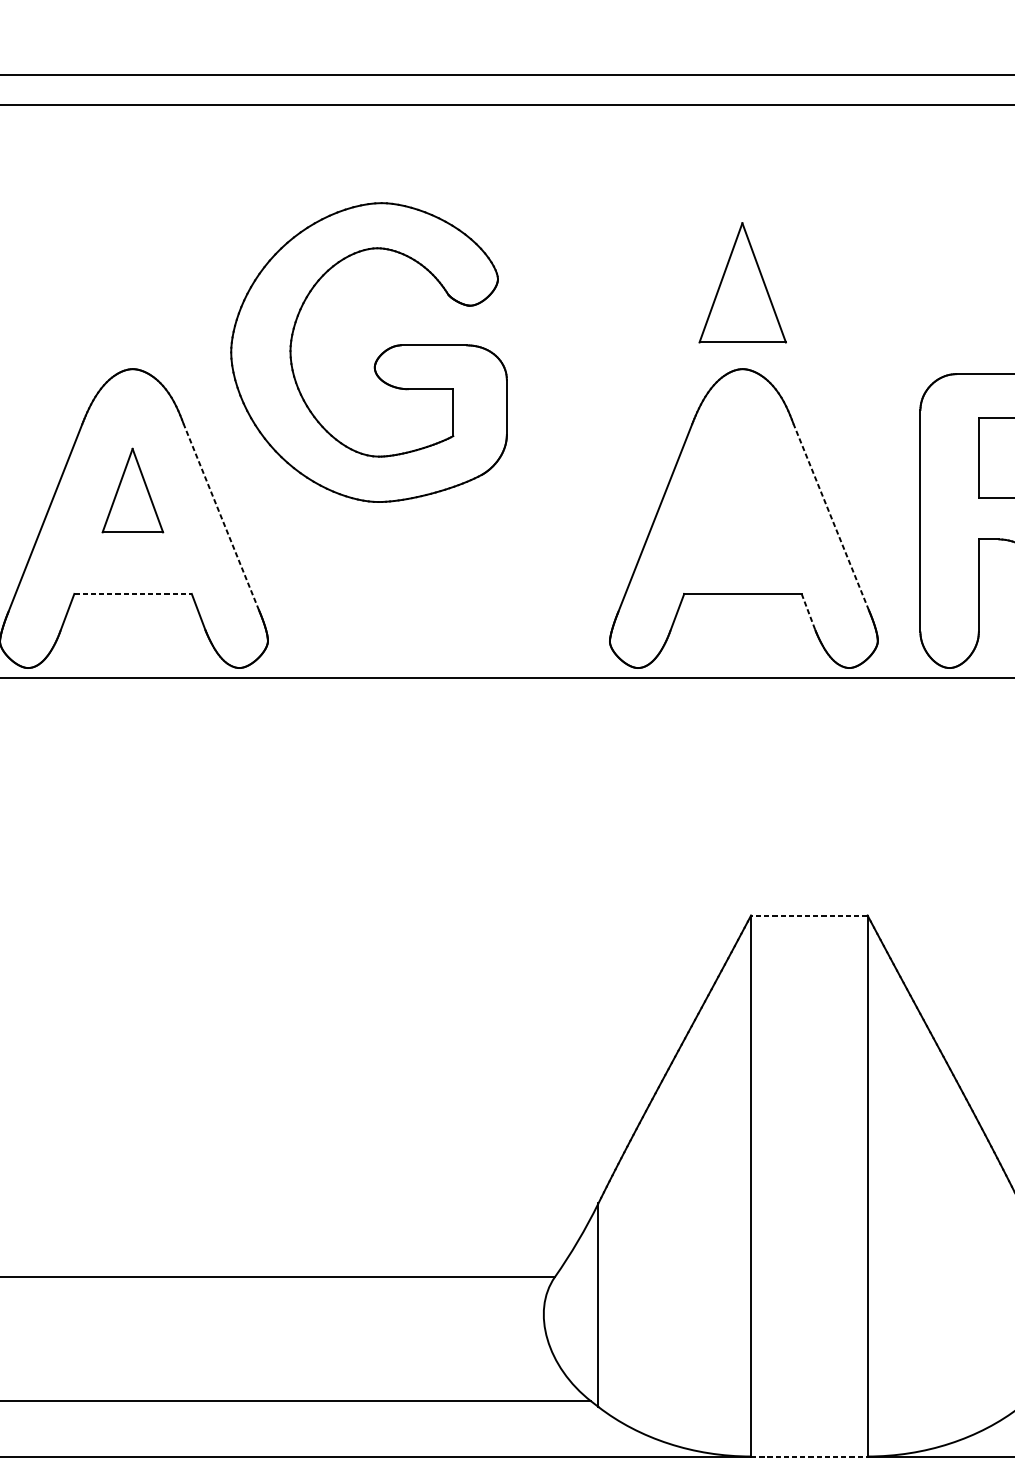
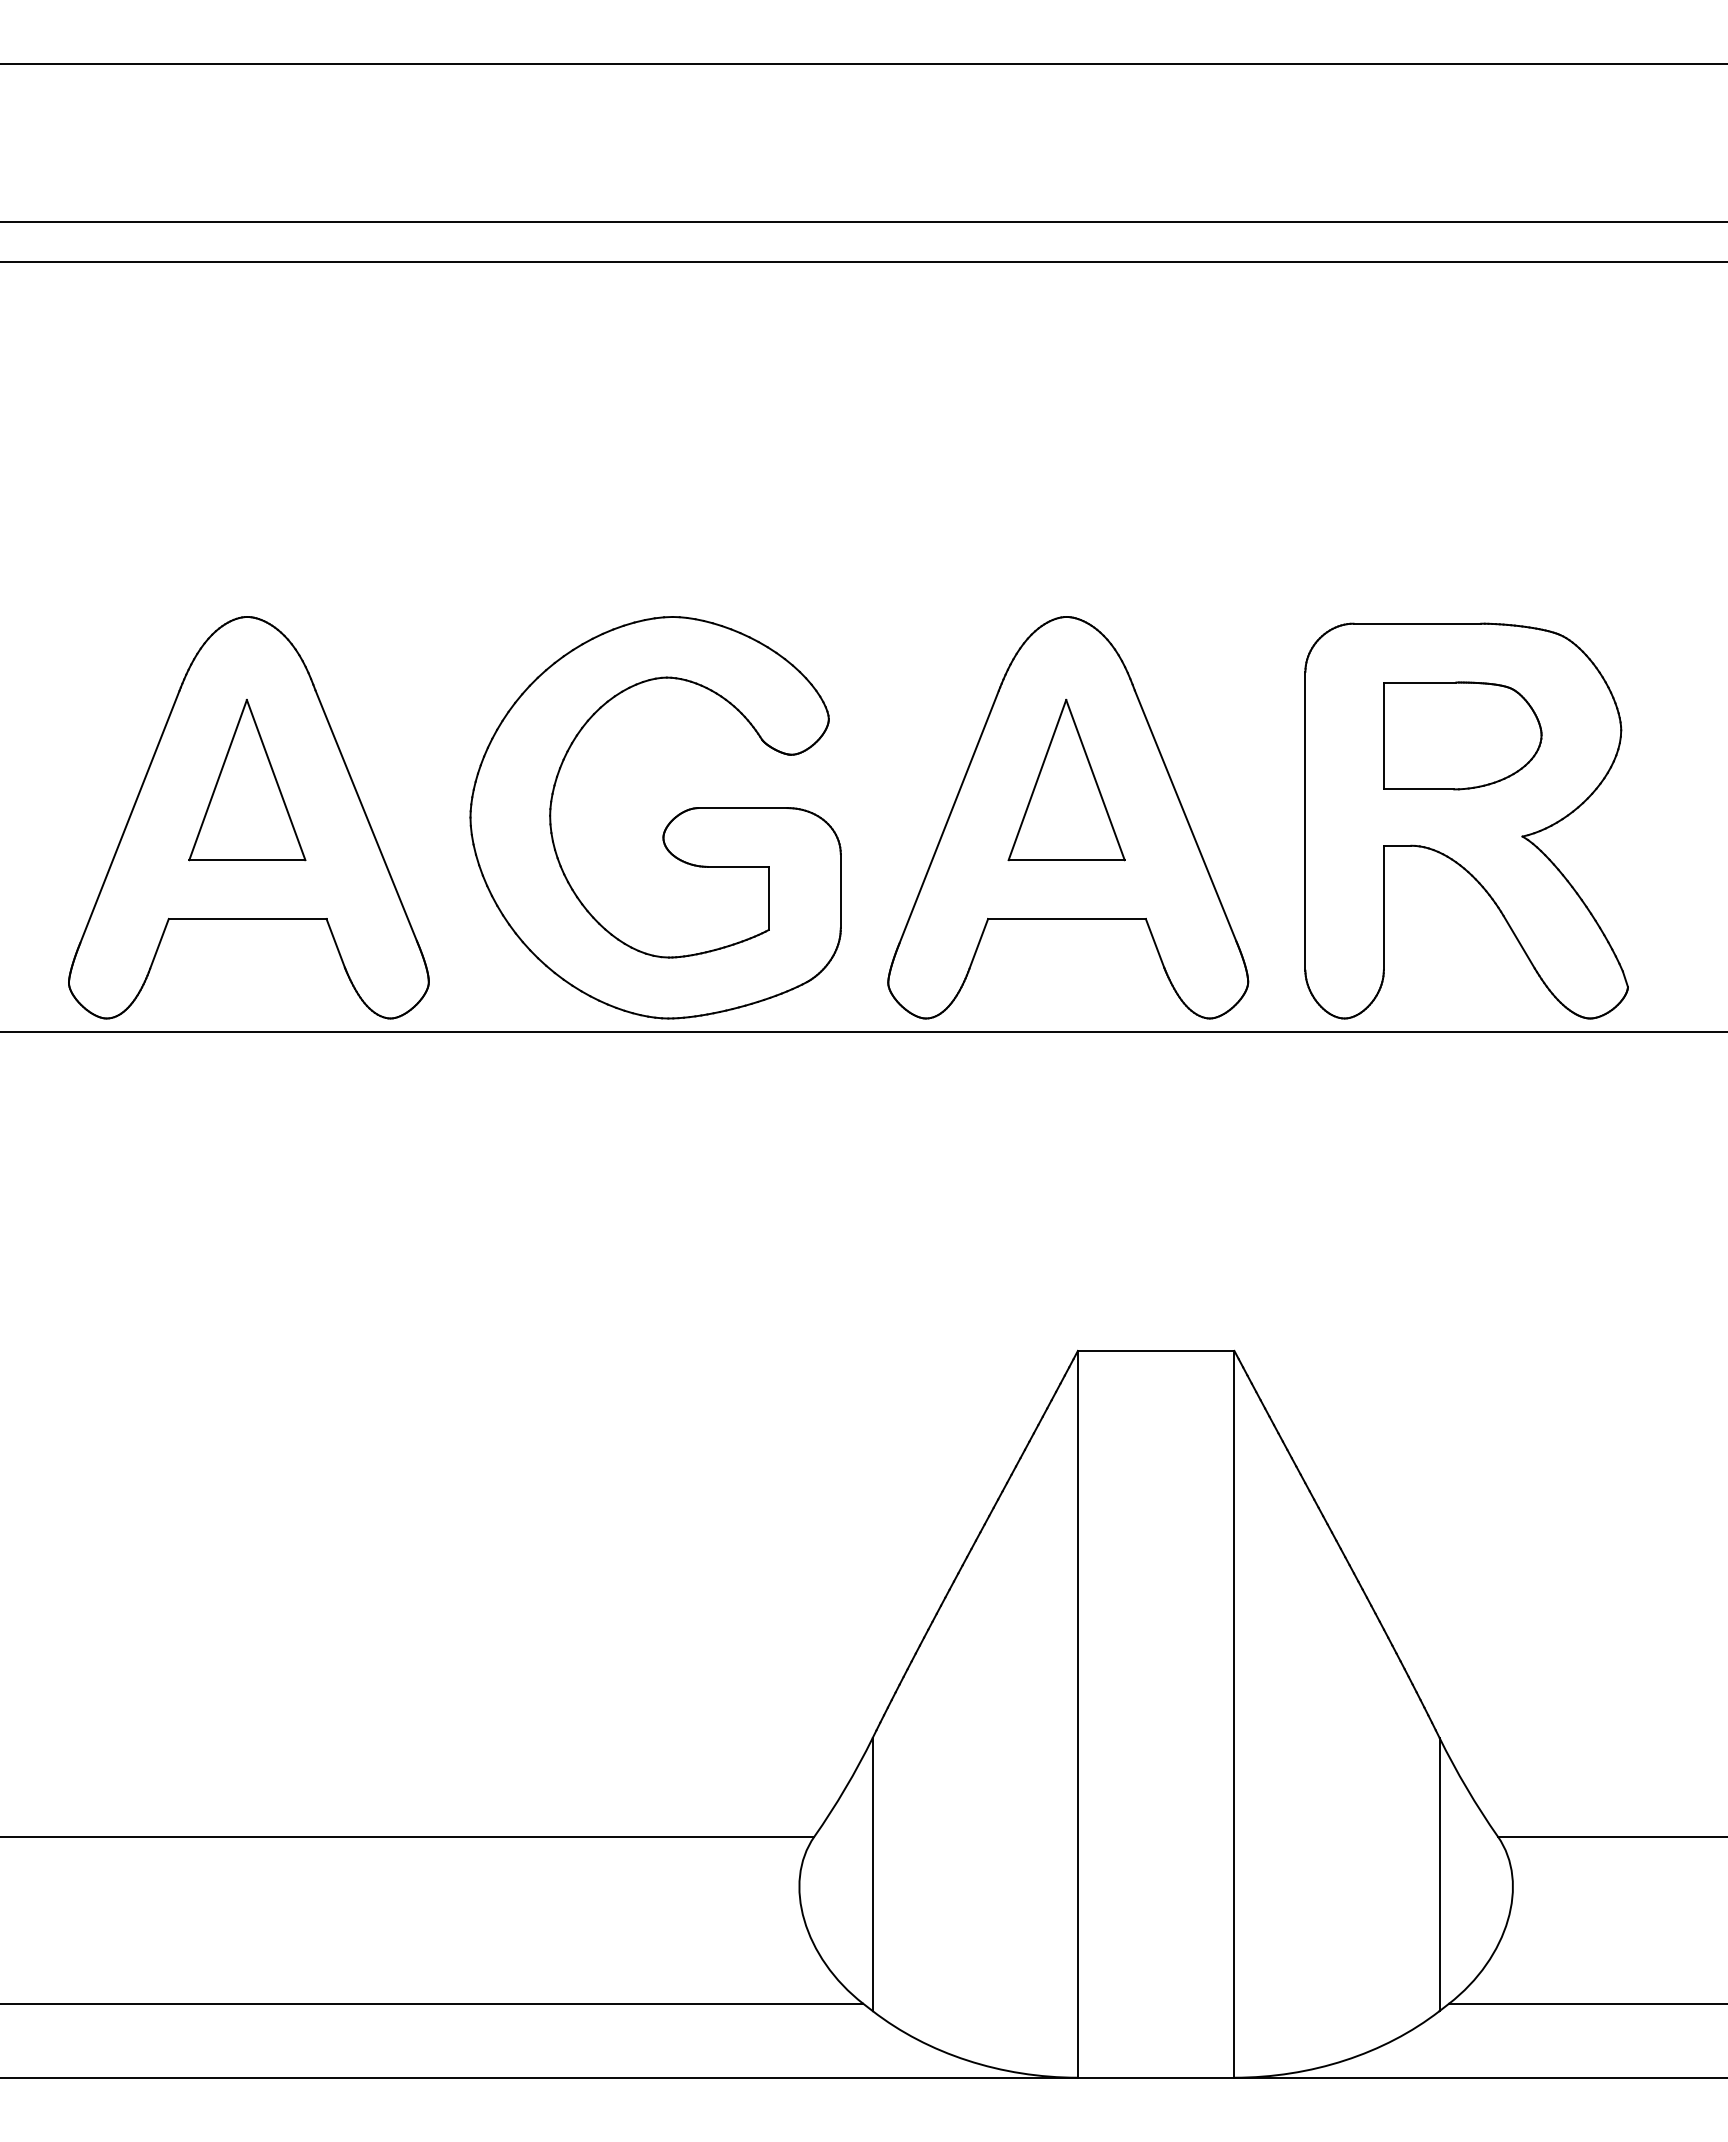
part: (742, 282) -> (1066, 779), moved
part: (377, 358) -> (666, 825), moved
part: (132, 490) -> (247, 780), size x1.43
line: (221, 516) -> (366, 815), dashed -> solid
line: (831, 516) -> (1185, 815), dashed -> solid
line: (132, 593) -> (247, 918), dashed -> solid
line: (808, 612) -> (1155, 943), dashed -> solid
line: (808, 915) -> (1155, 1350), dashed -> solid
line: (809, 1456) -> (1156, 2077), dashed -> solid

